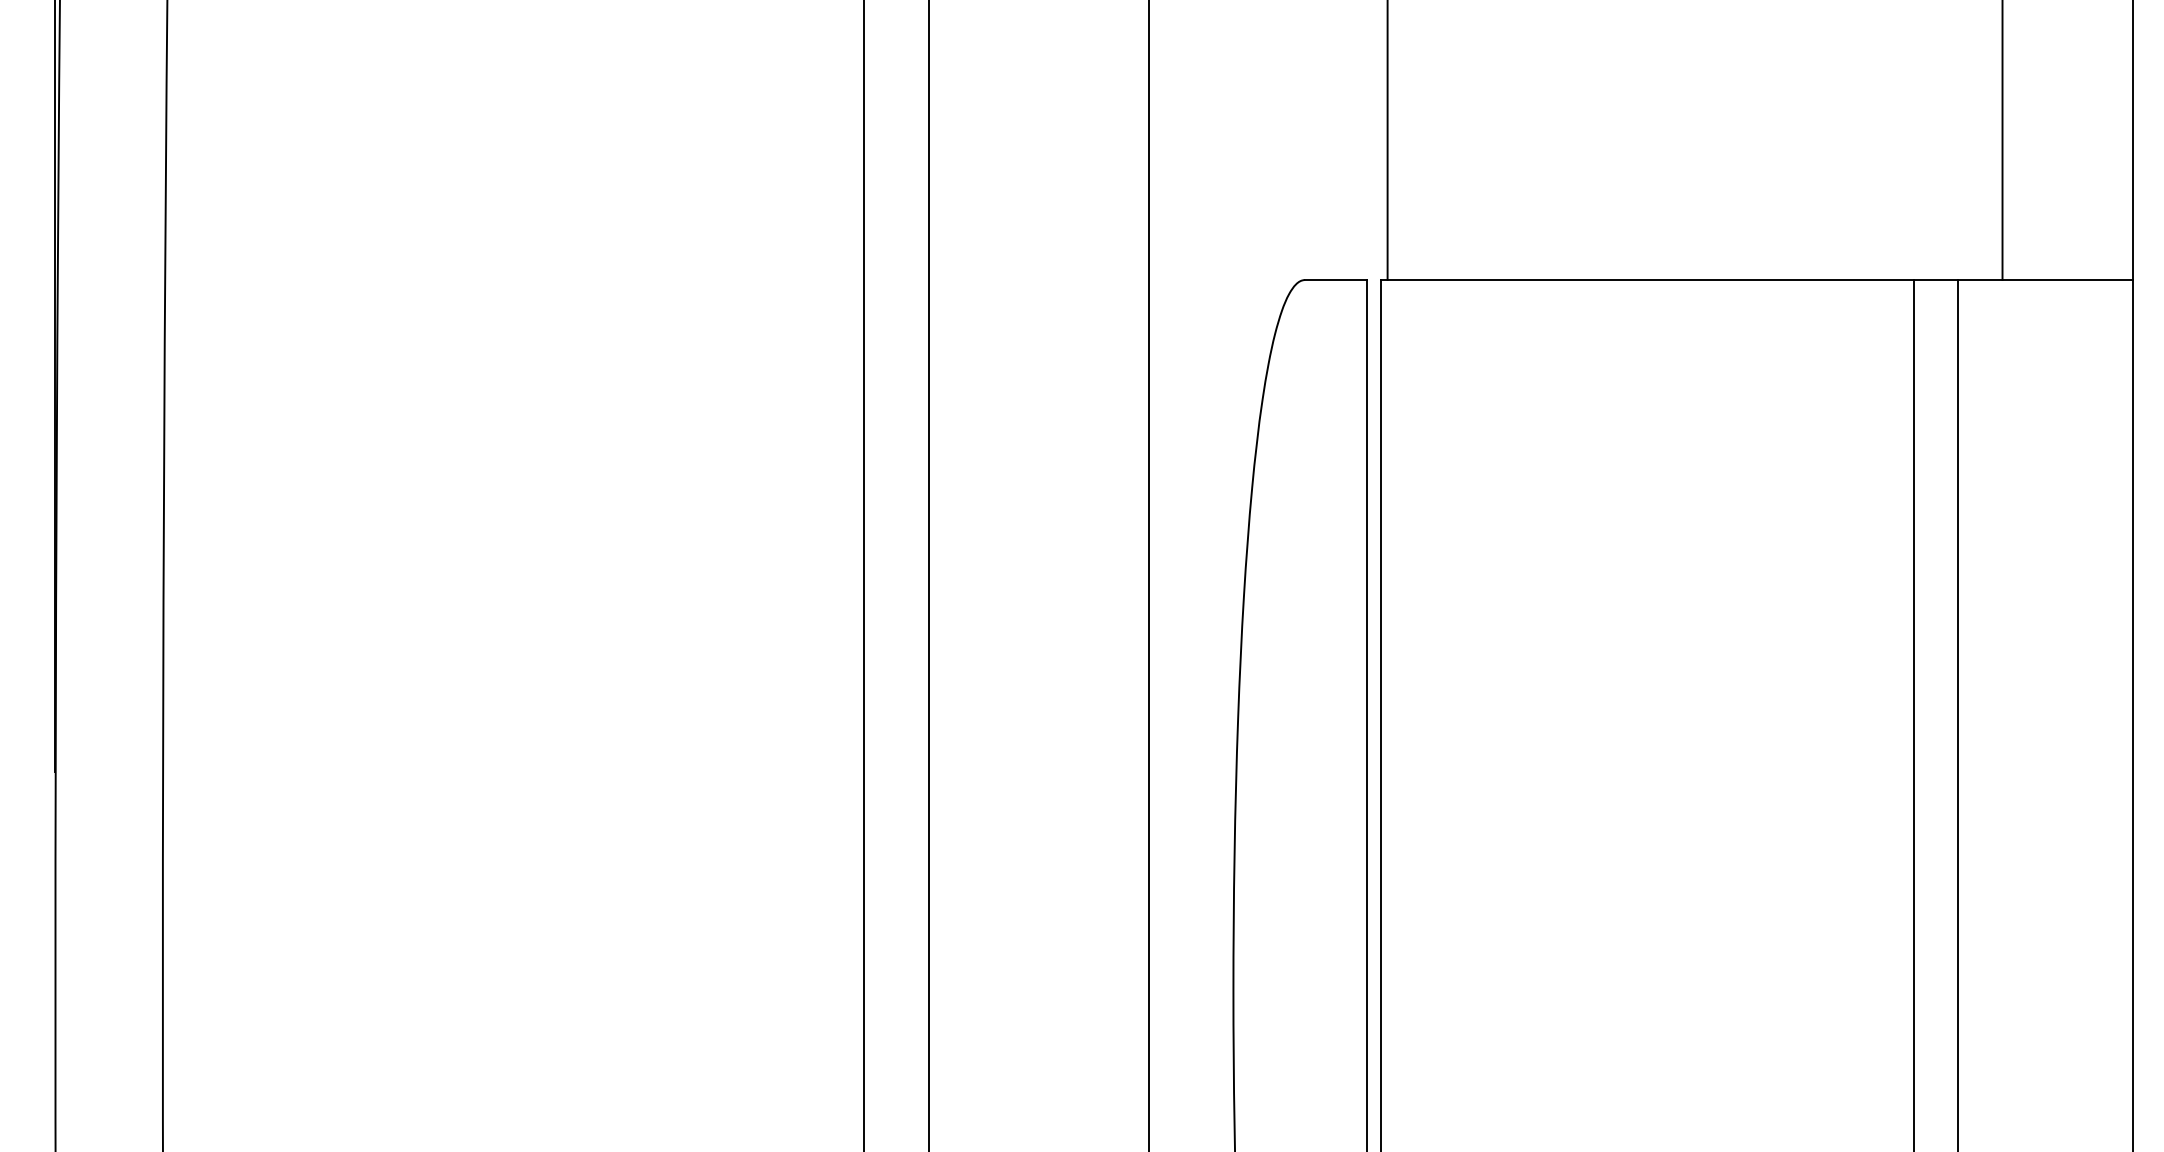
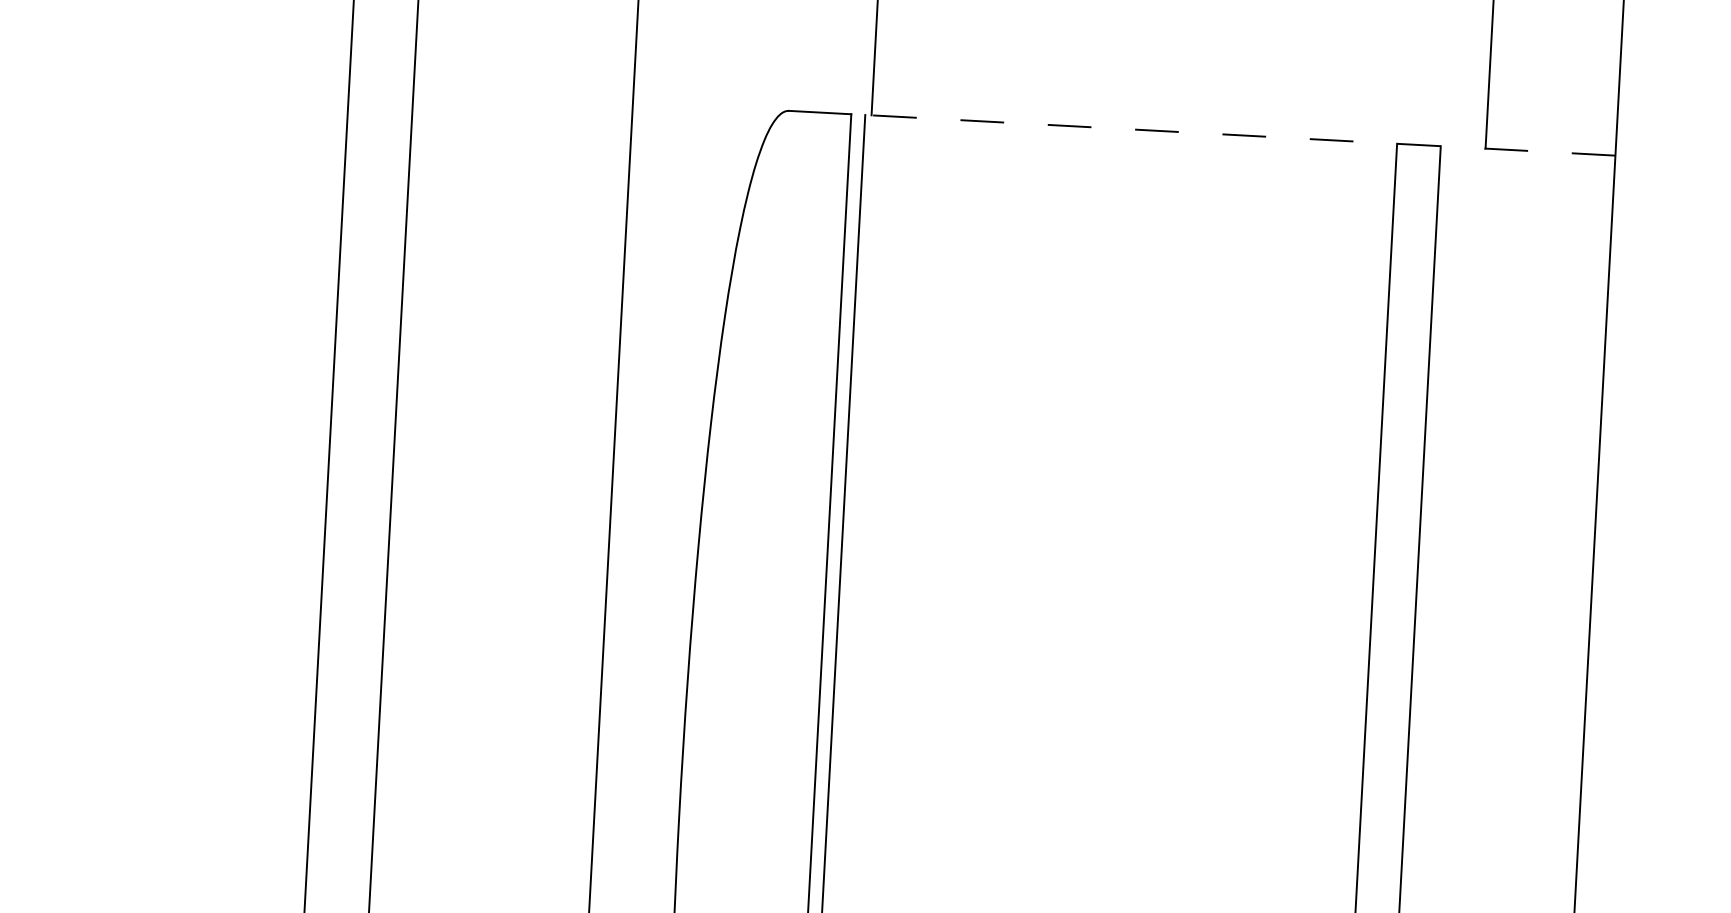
line: (1756, 280) -> (1239, 135), solid -> dashed

